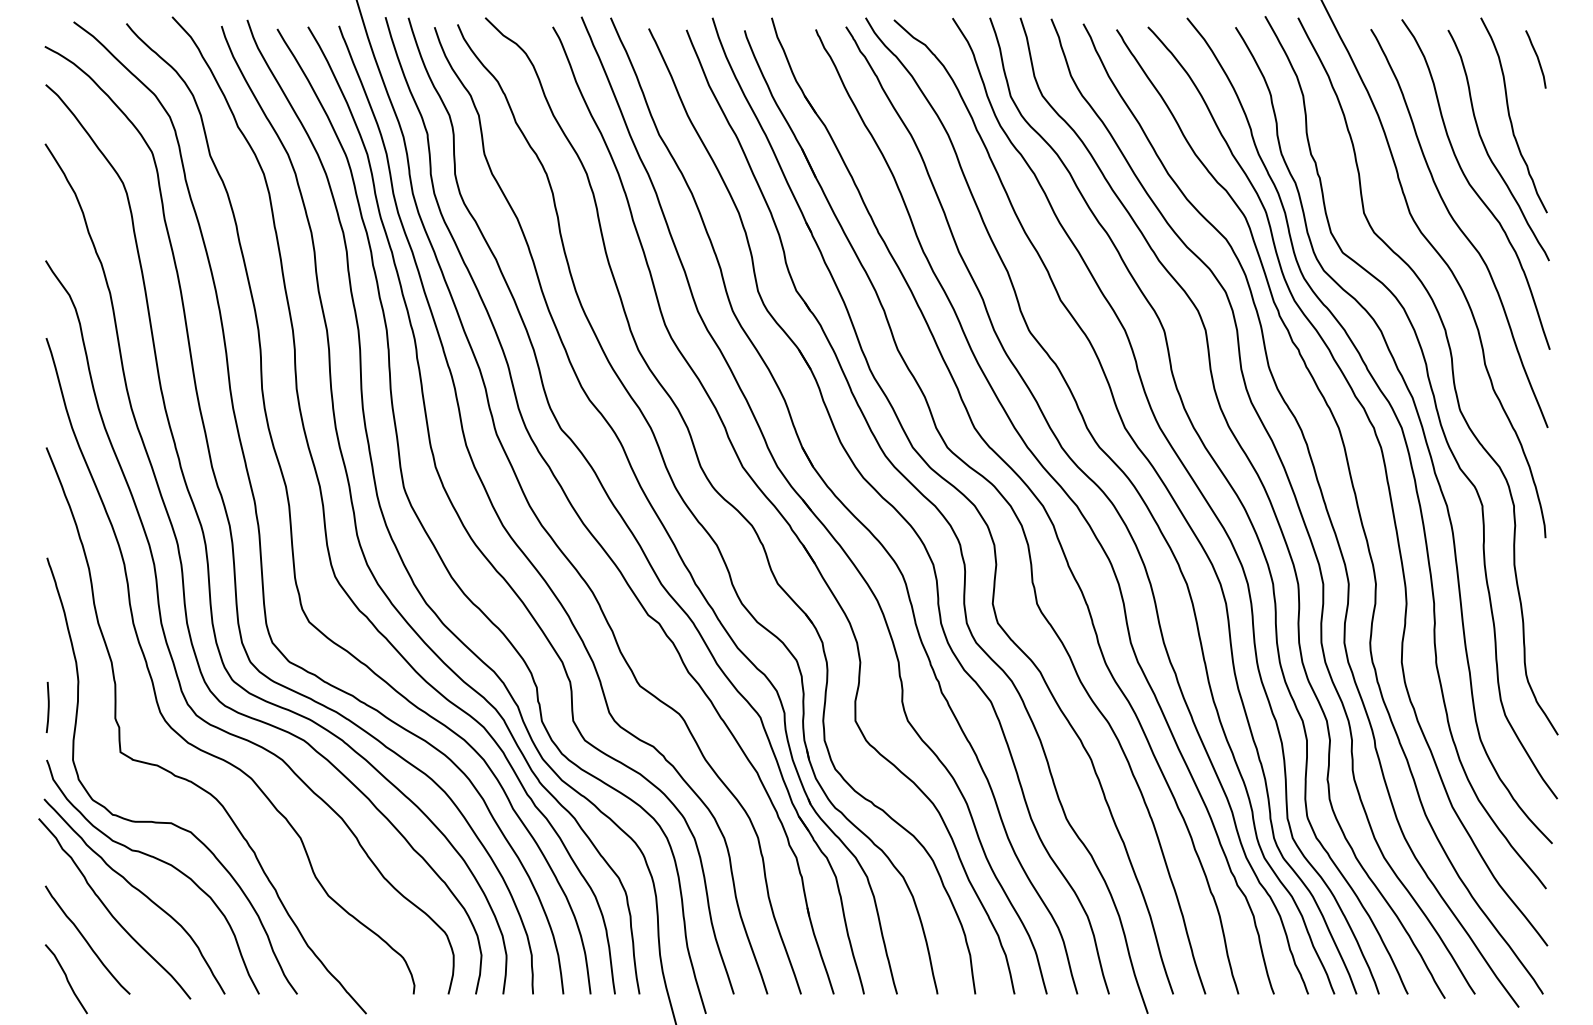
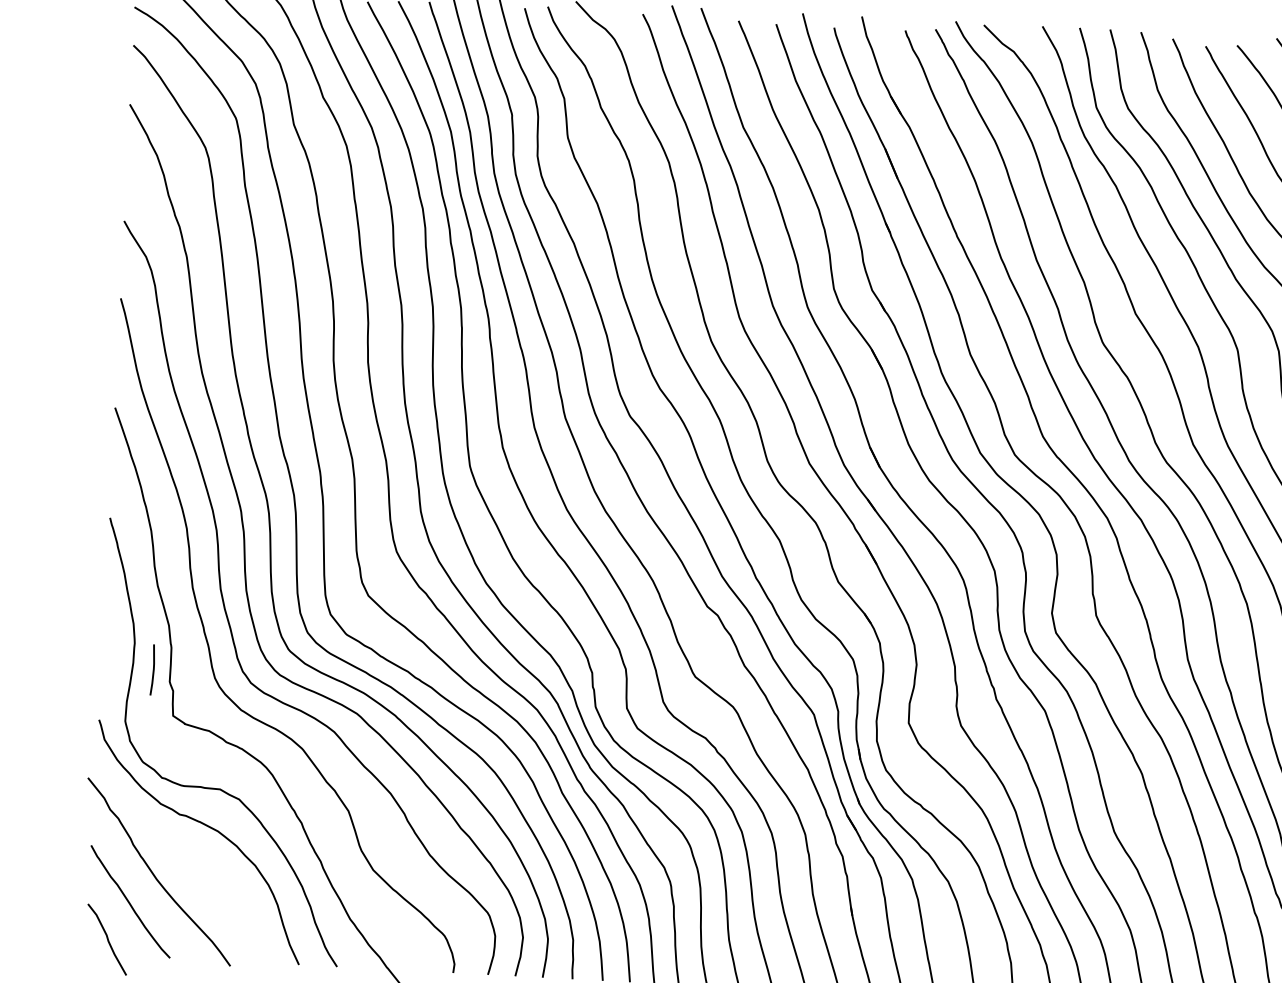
line: (47, 707) -> (152, 669), moved
curve: (138, 891) -> (183, 855), removed

